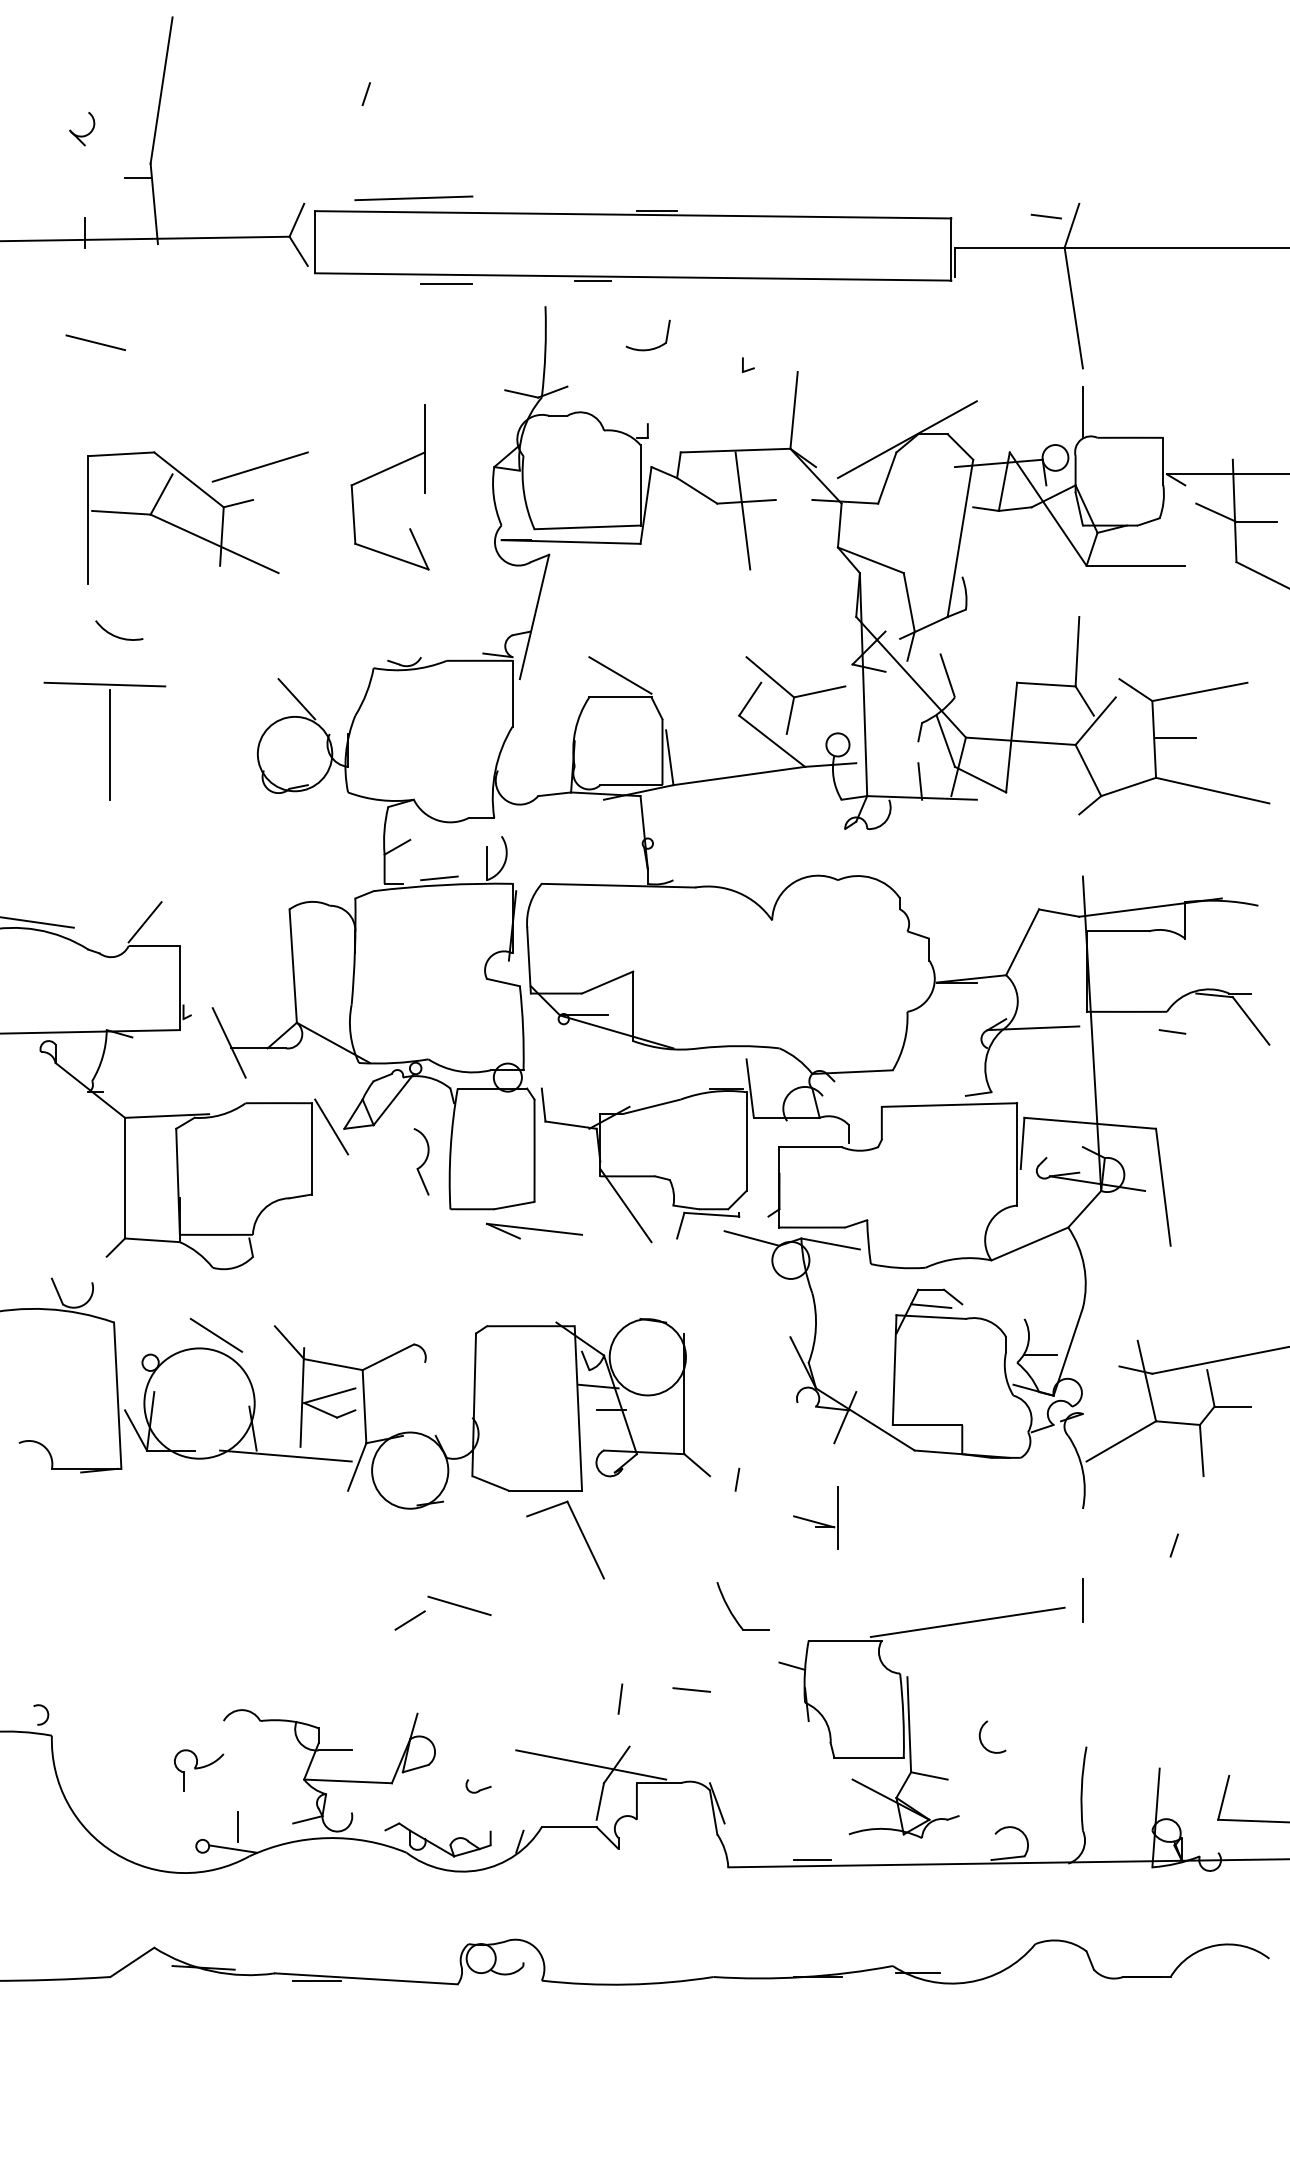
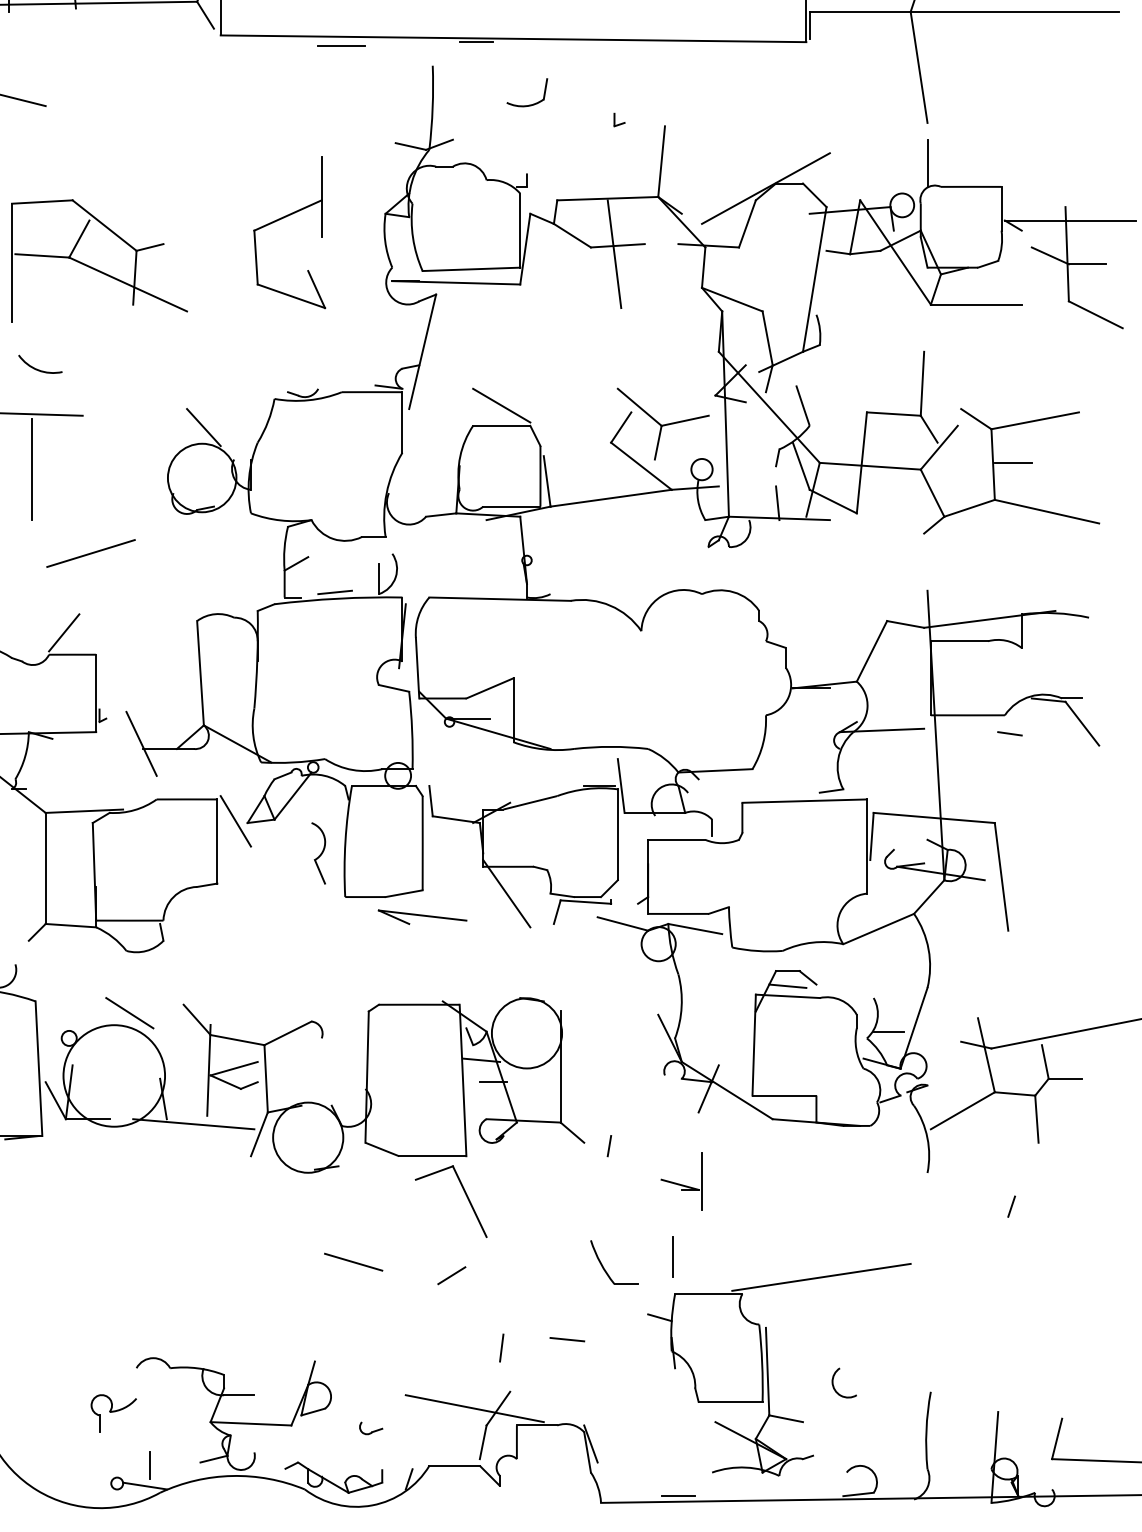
line: (259, 466) -> (90, 552), moved
line: (1082, 1600) -> (672, 1257), moved
line: (409, 1620) -> (451, 1275), moved

